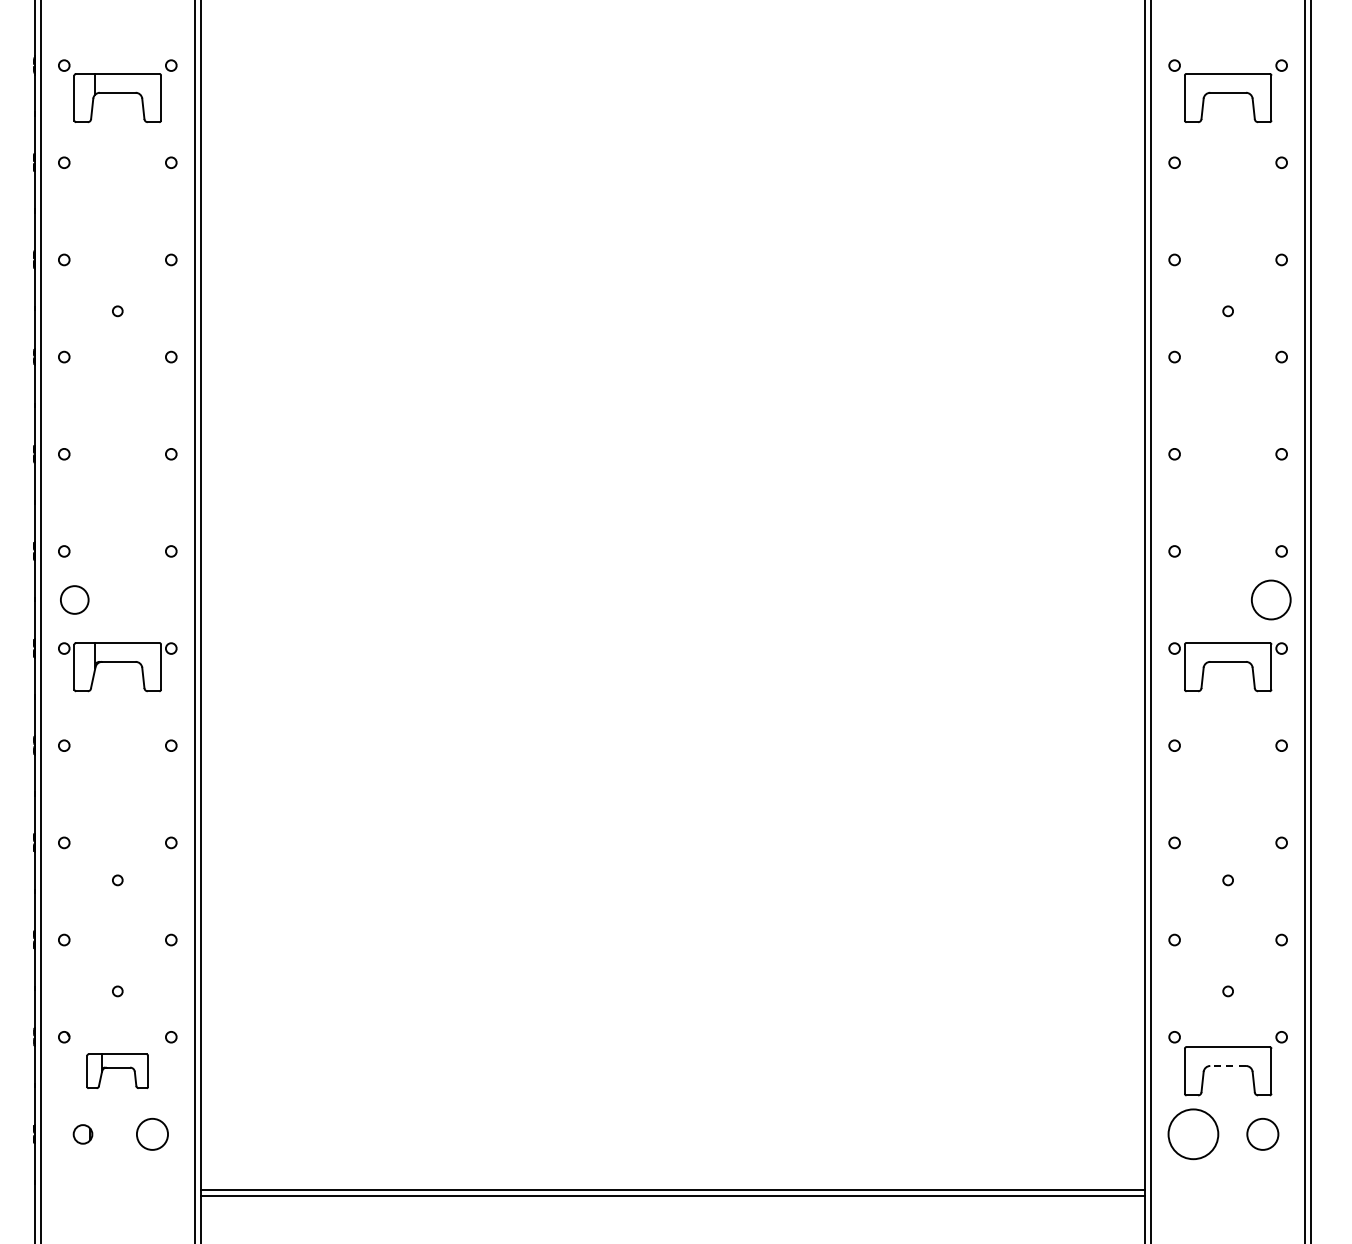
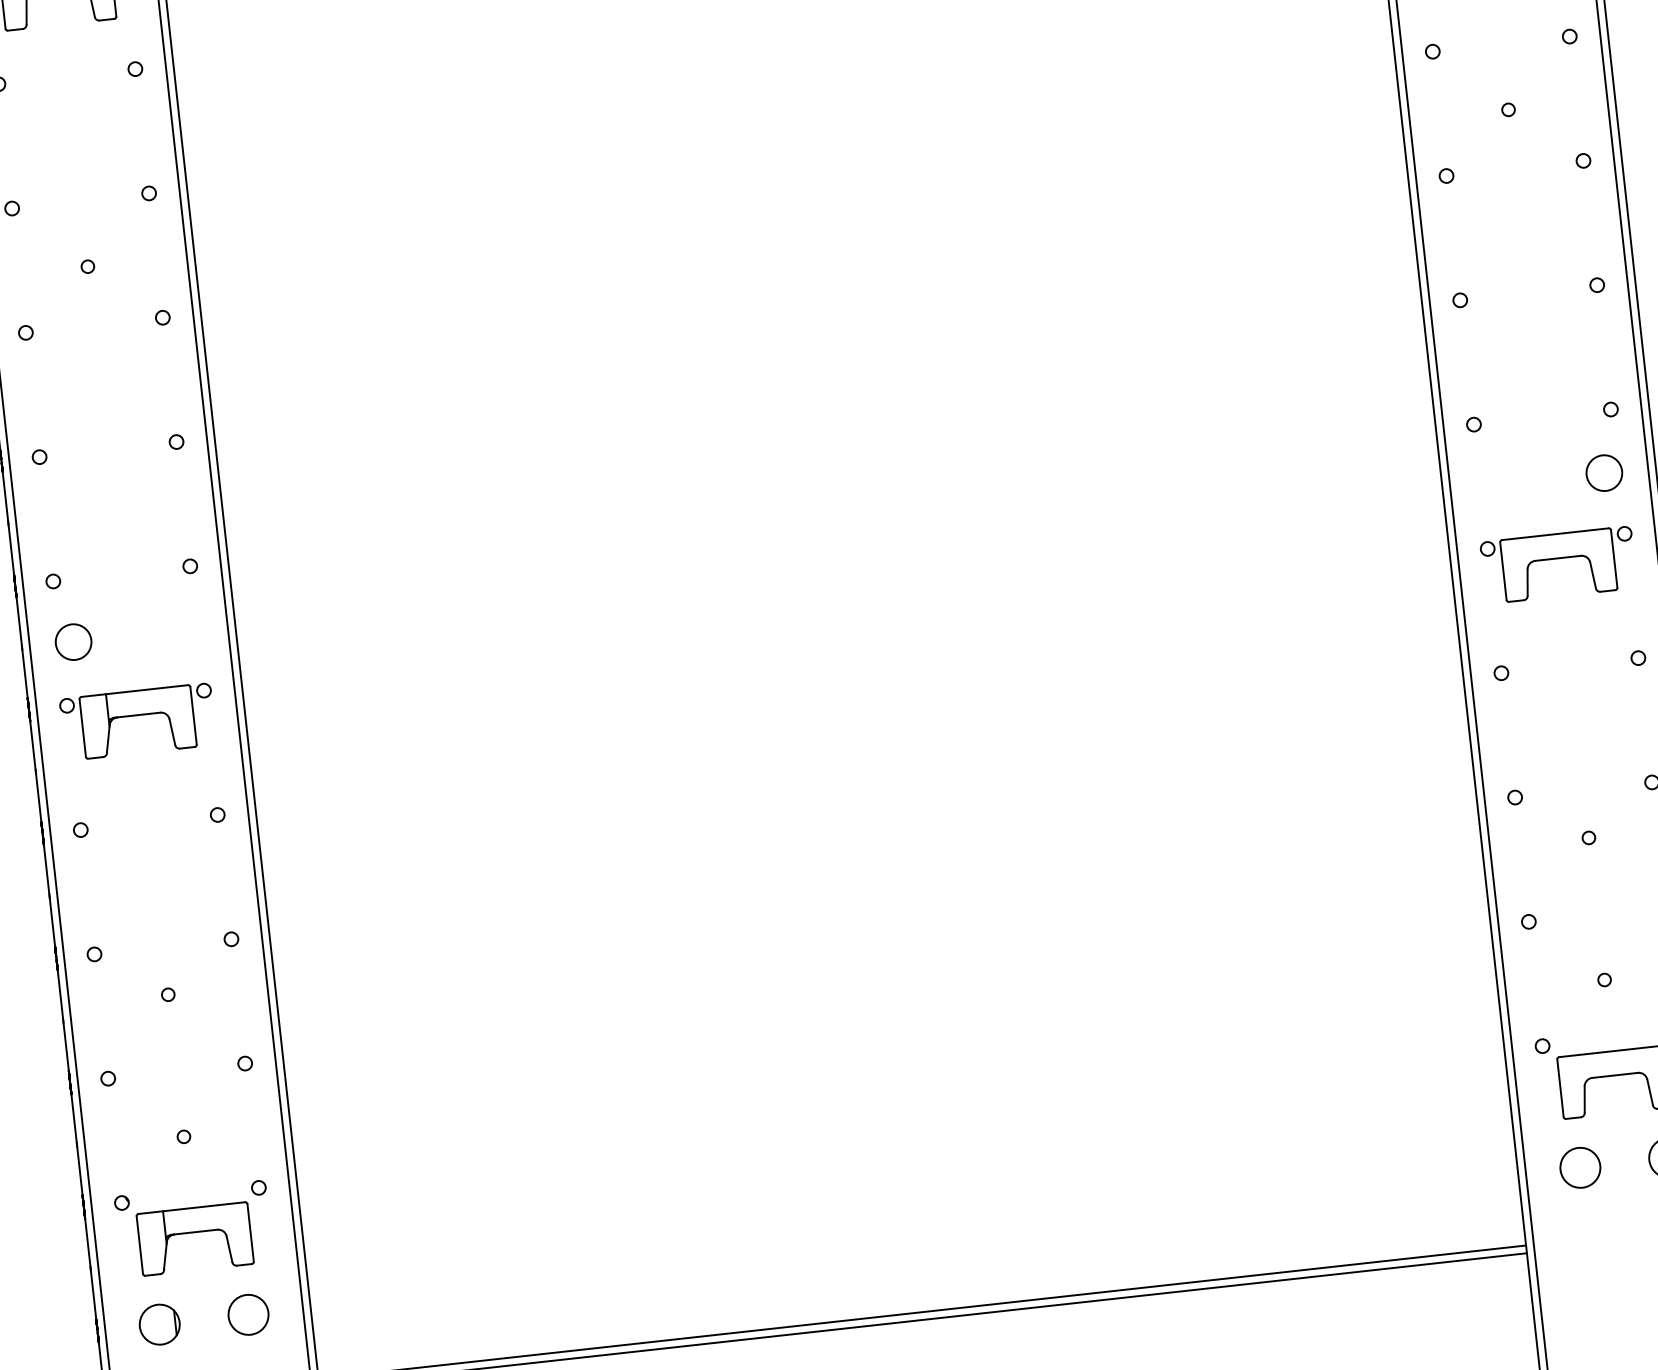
circle: (1270, 599) -> (1603, 472), size x0.71
line: (1228, 1065) -> (1615, 1074), dashed -> solid
part: (117, 1071) -> (194, 1239), size x1.43
part: (82, 1134) -> (159, 1324), size x1.67
circle: (1193, 1134) -> (1580, 1167), size x0.62

